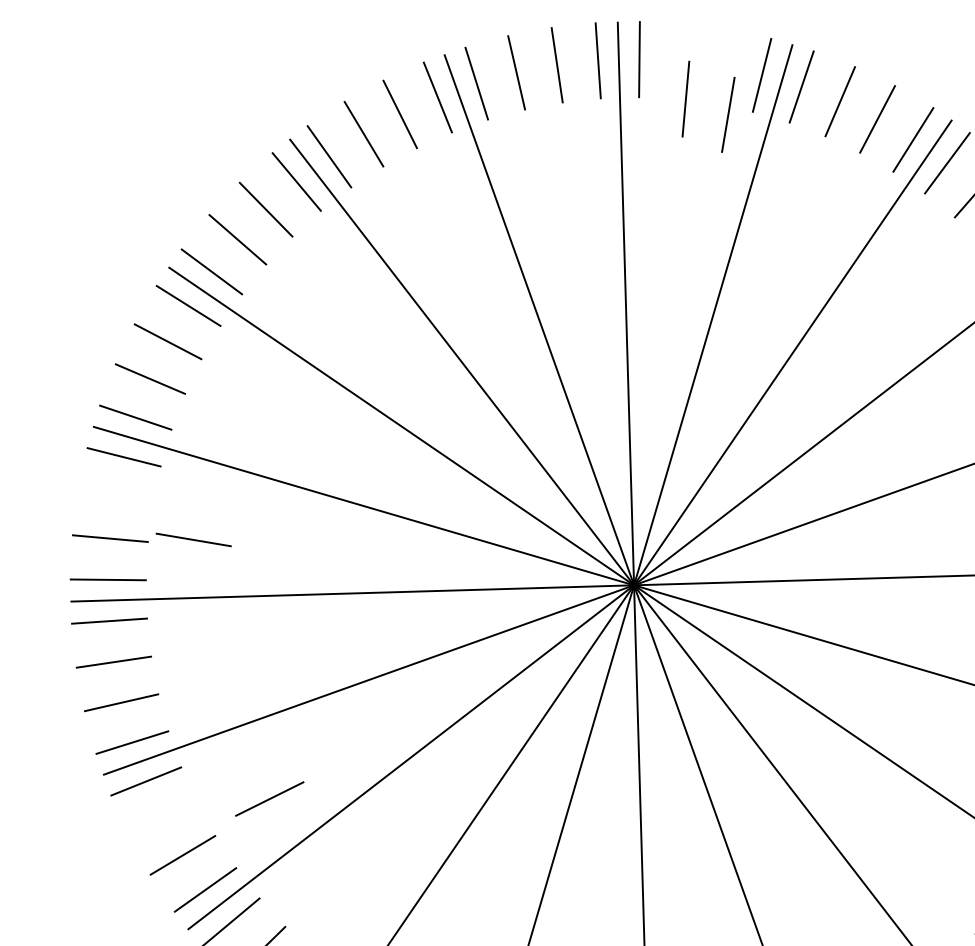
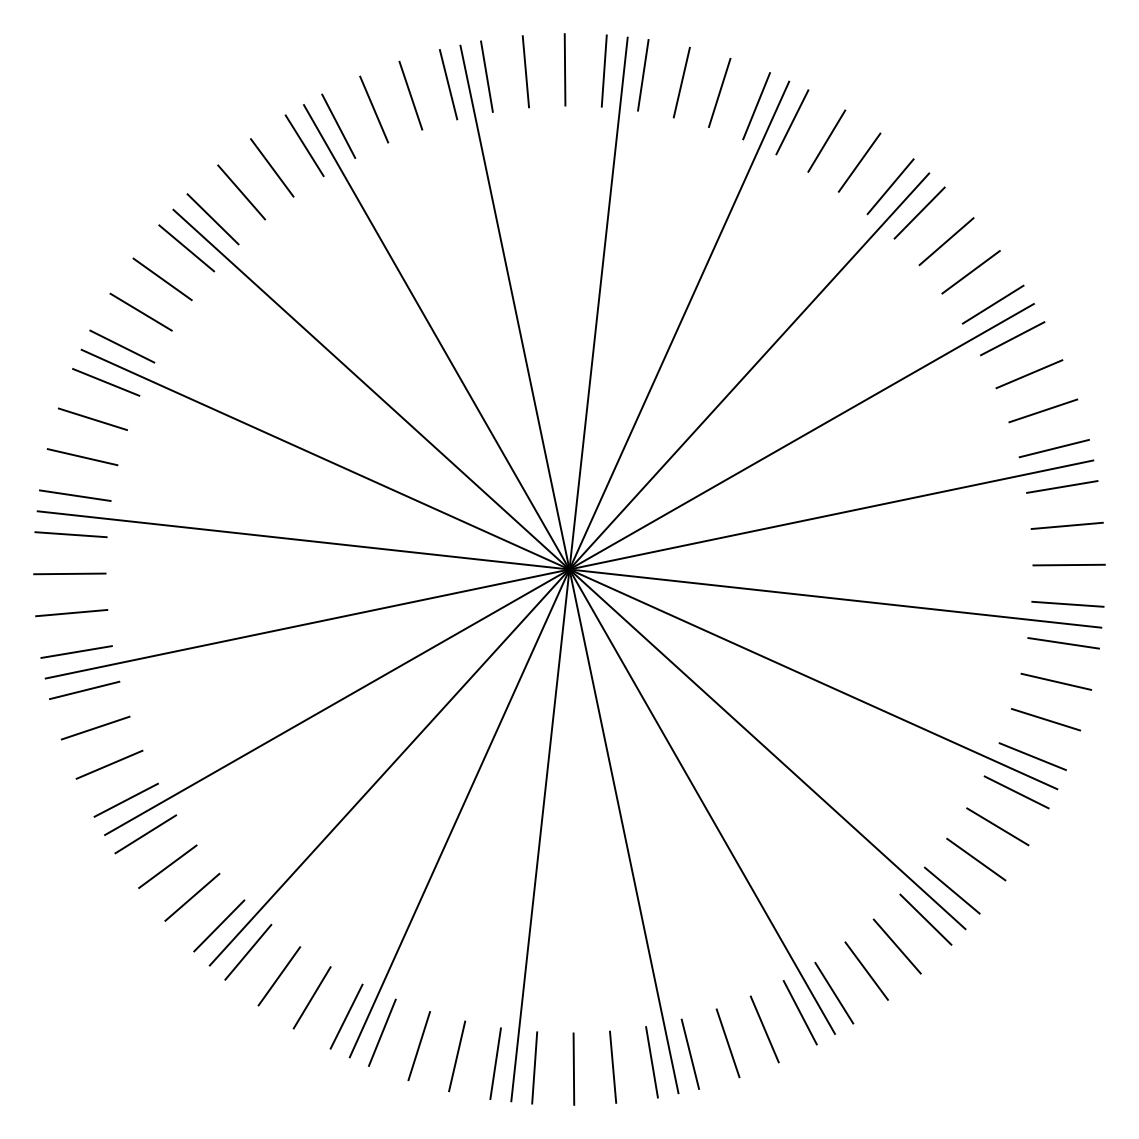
line: (685, 99) -> (681, 82), moved
line: (728, 114) -> (719, 92), moved
line: (193, 539) -> (92, 418), moved
line: (269, 798) -> (95, 727), moved

